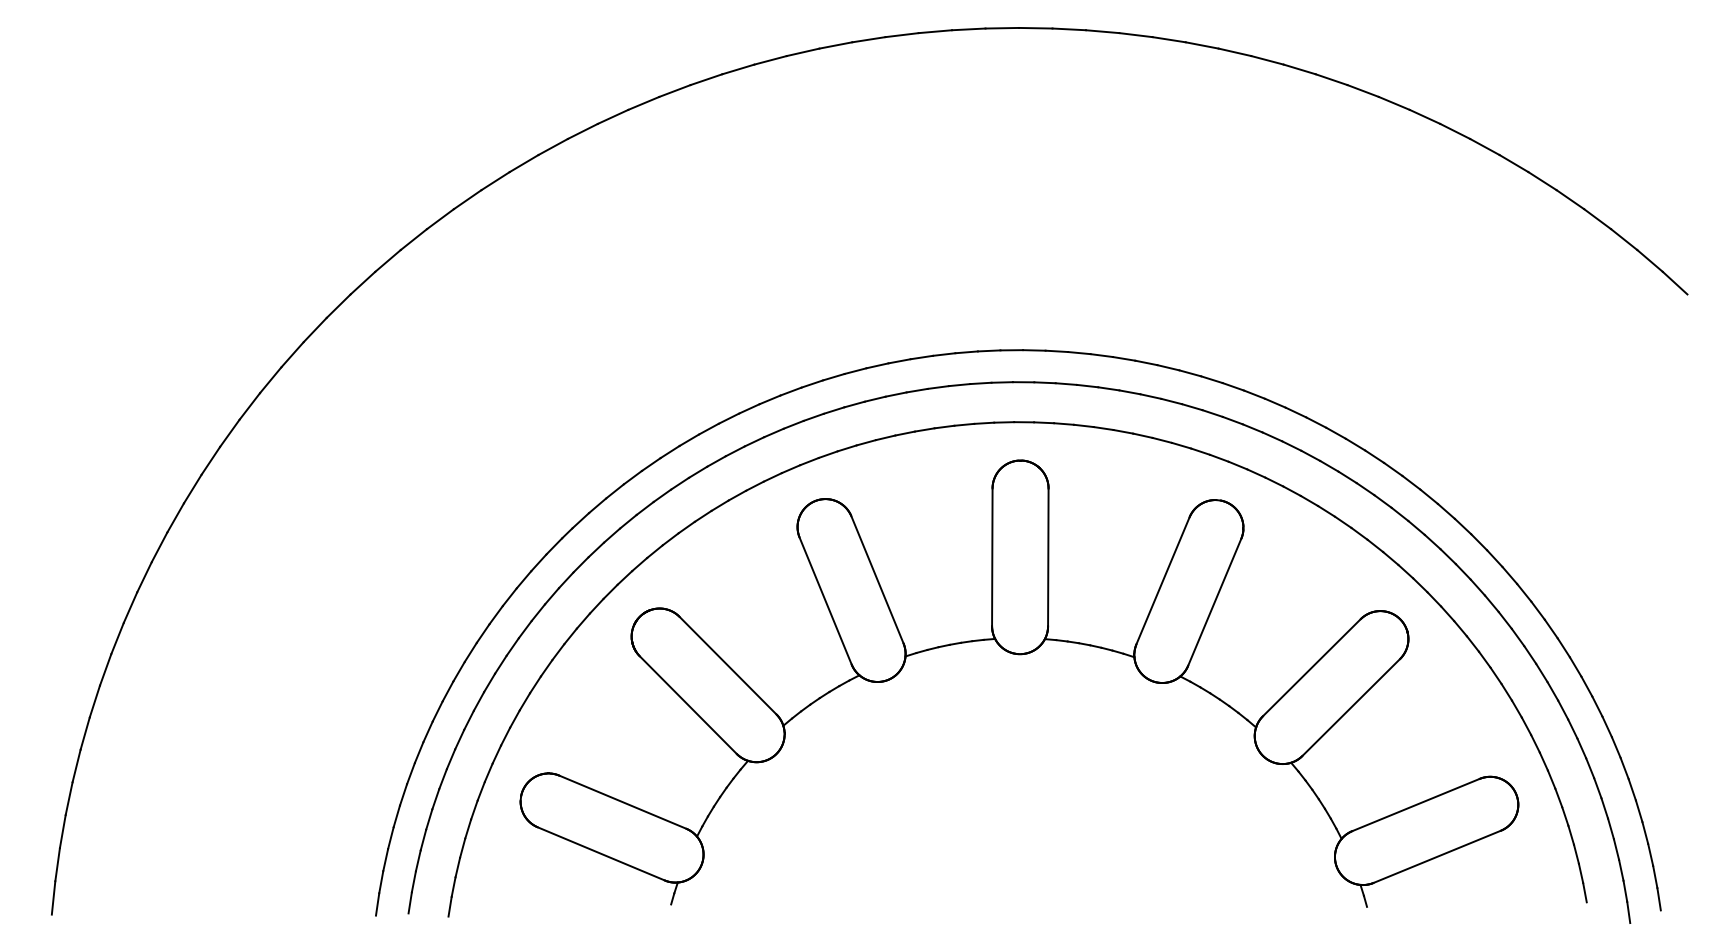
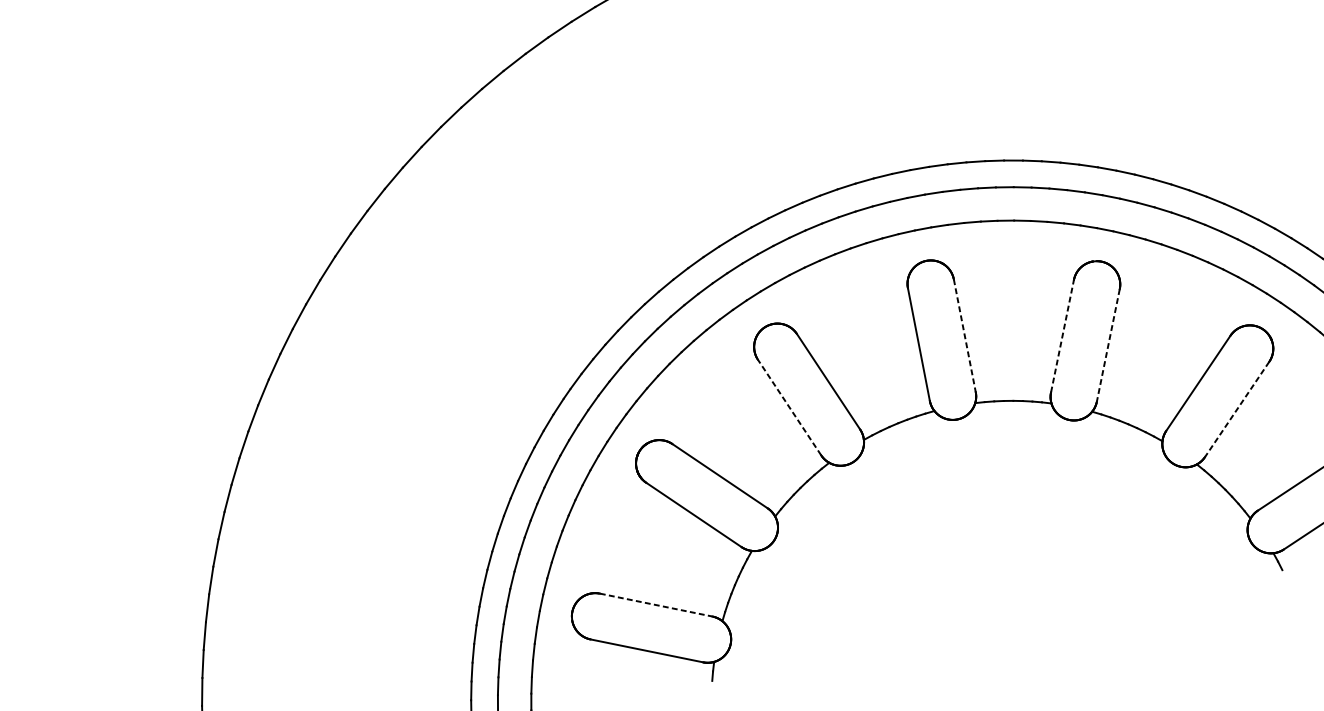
line: (1048, 557) -> (964, 335), solid -> dashed
line: (1163, 580) -> (1062, 335), solid -> dashed
line: (825, 600) -> (789, 407), solid -> dashed
line: (1214, 602) -> (1108, 345), solid -> dashed
line: (1351, 707) -> (1237, 409), solid -> dashed
line: (622, 802) -> (655, 605), solid -> dashed

